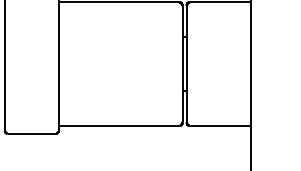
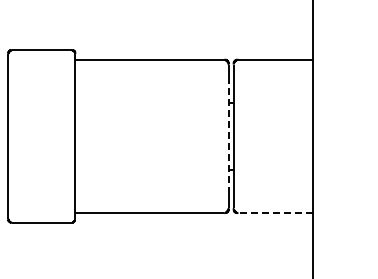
line: (182, 64) -> (228, 136), solid -> dashed
line: (220, 126) -> (275, 213), solid -> dashed

